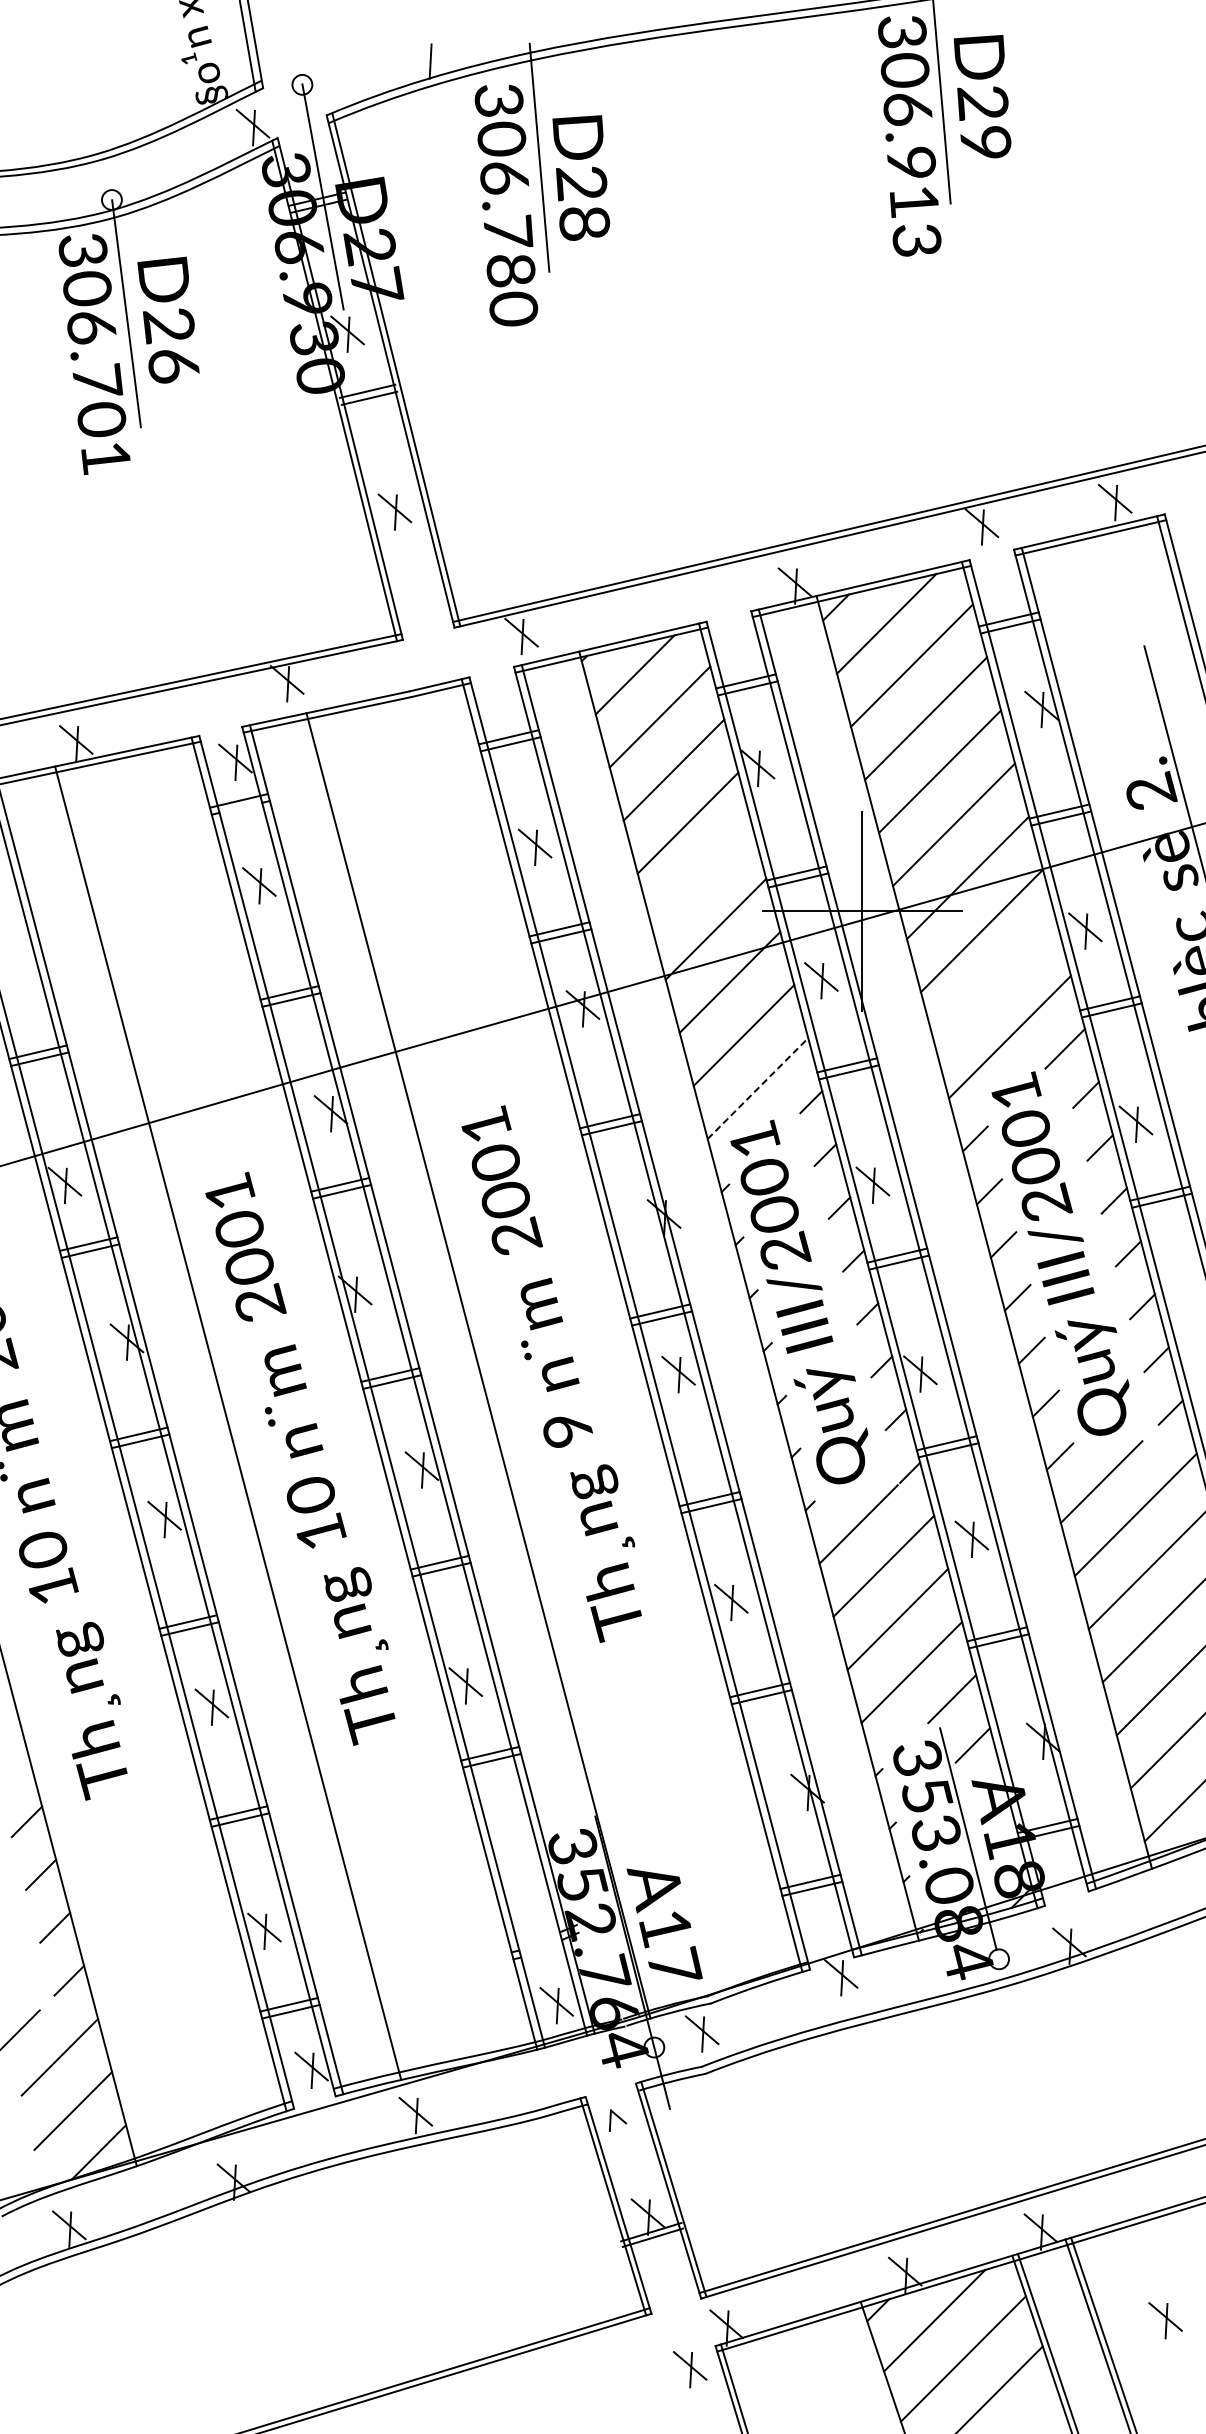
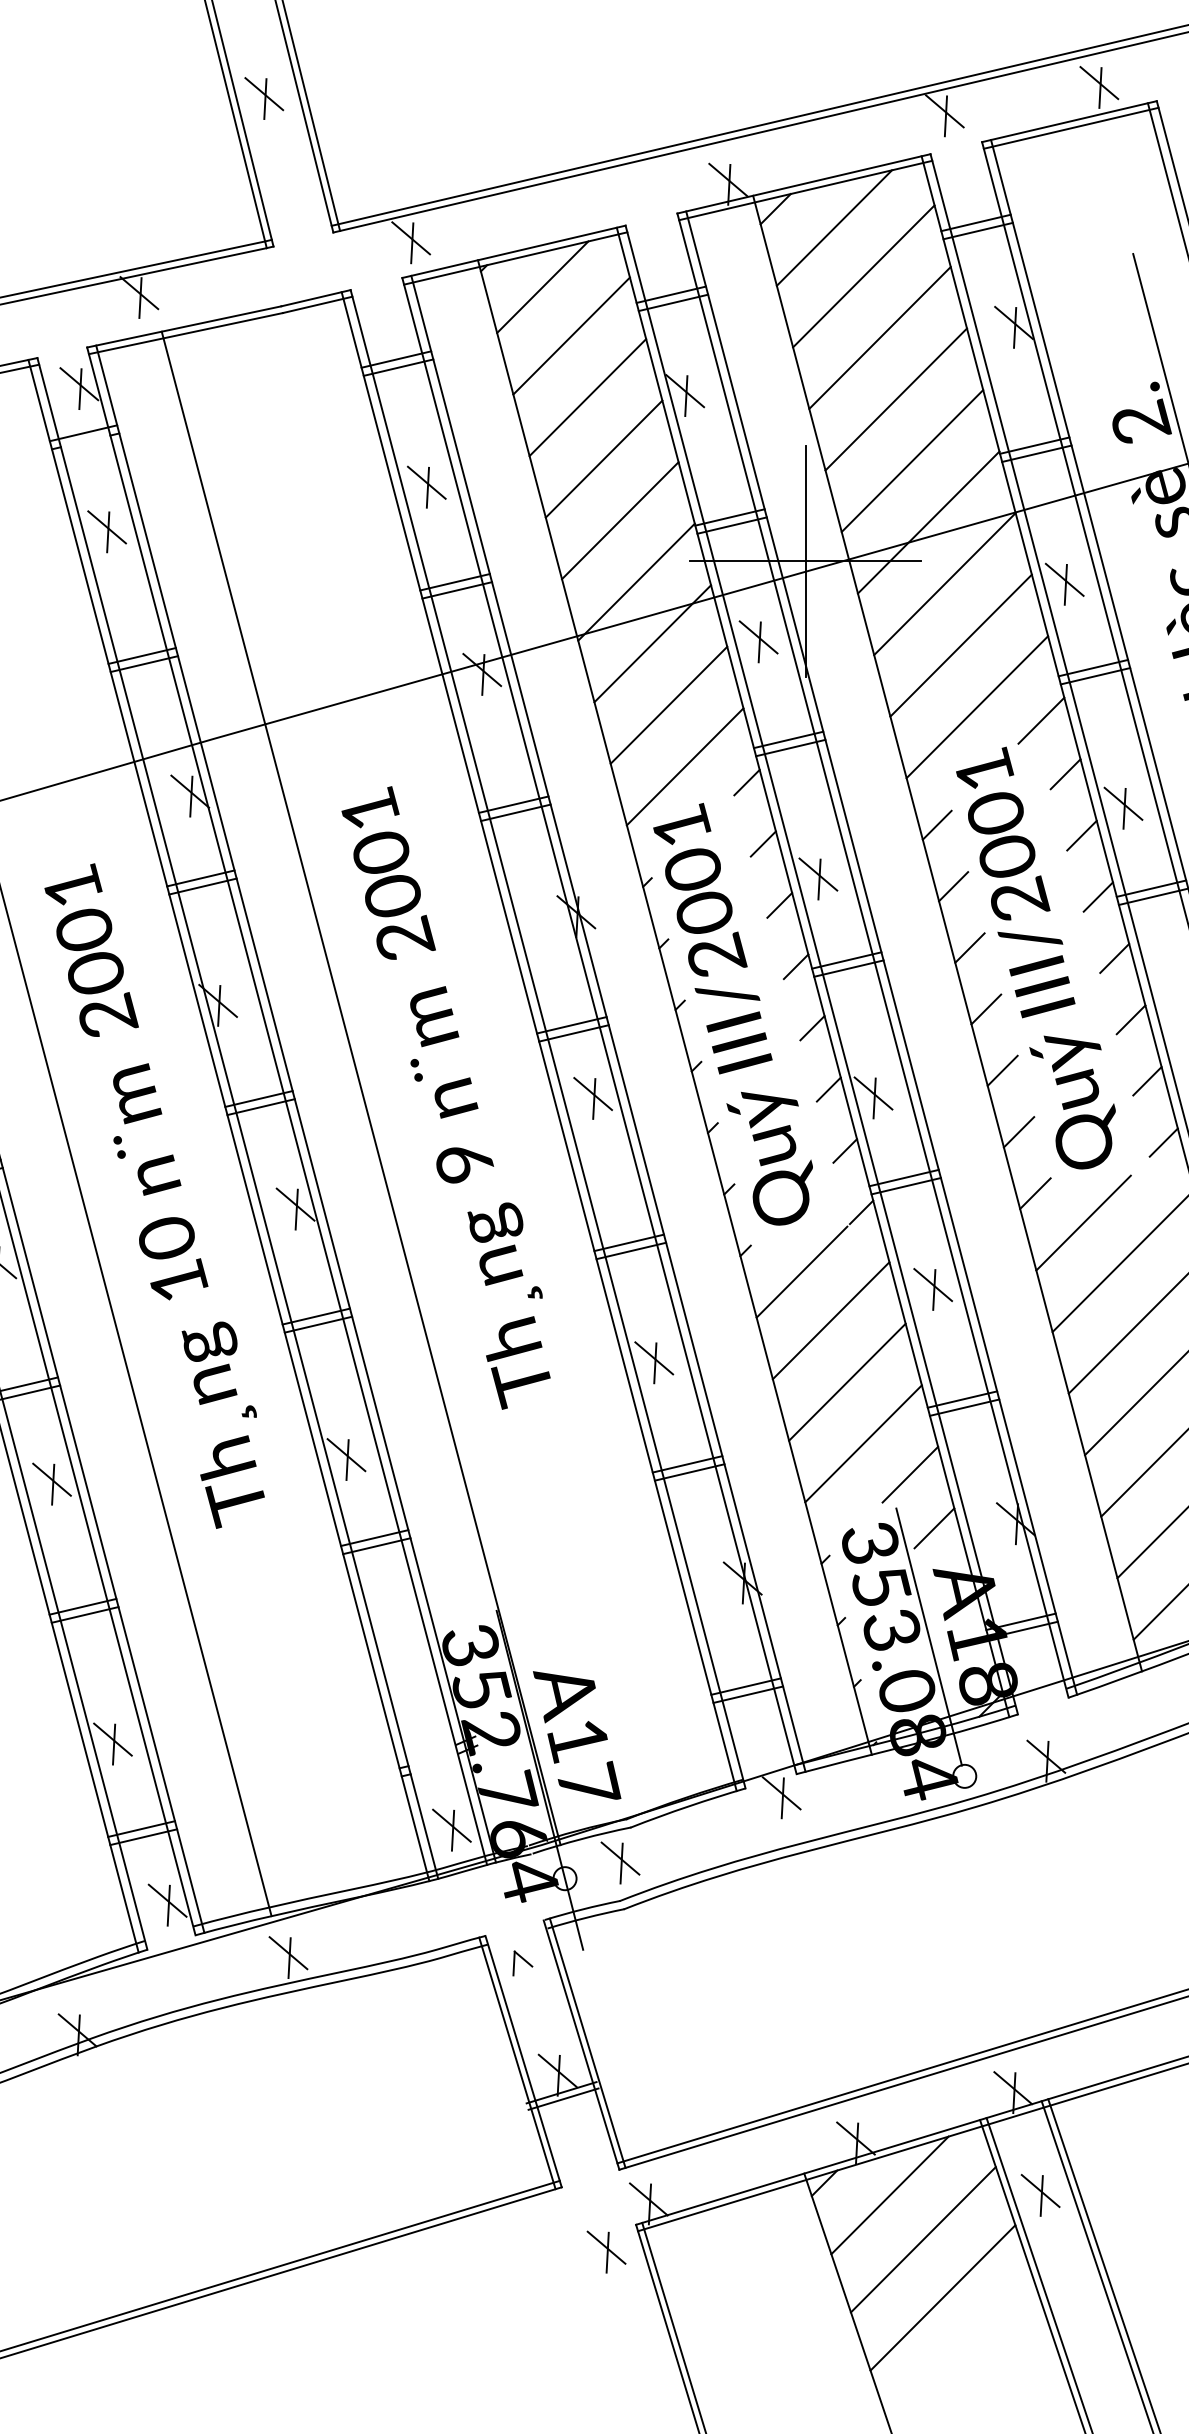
line: (701, 875) -> (619, 519), added
line: (995, 983) -> (960, 645), added
line: (758, 1088) -> (685, 766), dashed -> solid
part: (1165, 2320) -> (1040, 2195), moved

